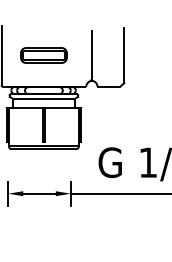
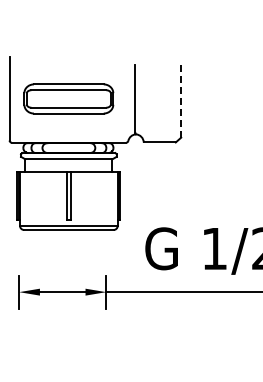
part: (43, 55) -> (68, 98), size x1.4
line: (124, 55) -> (181, 98), solid -> dashed

